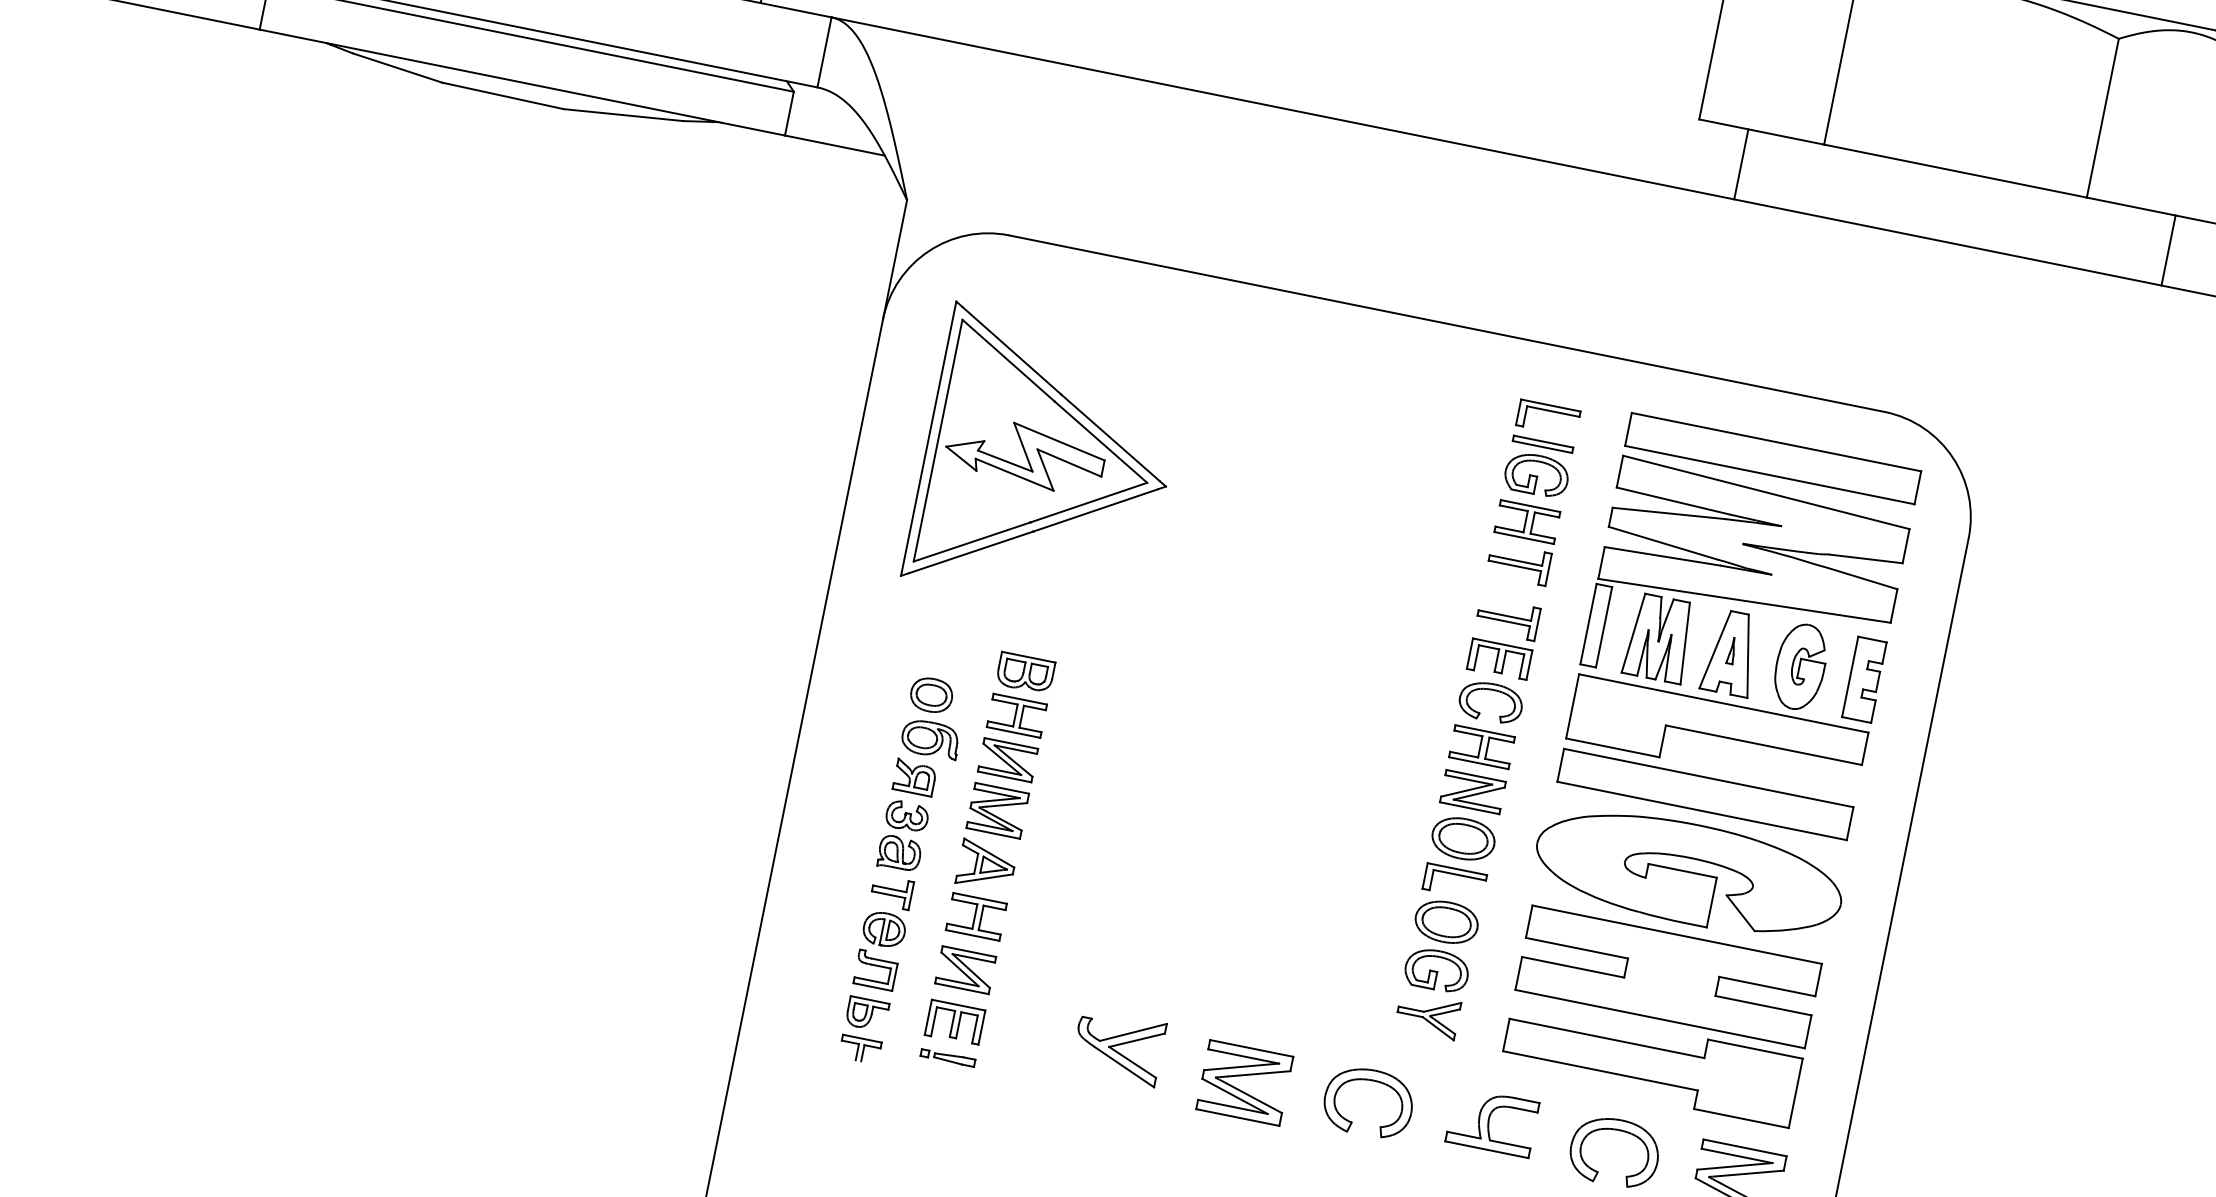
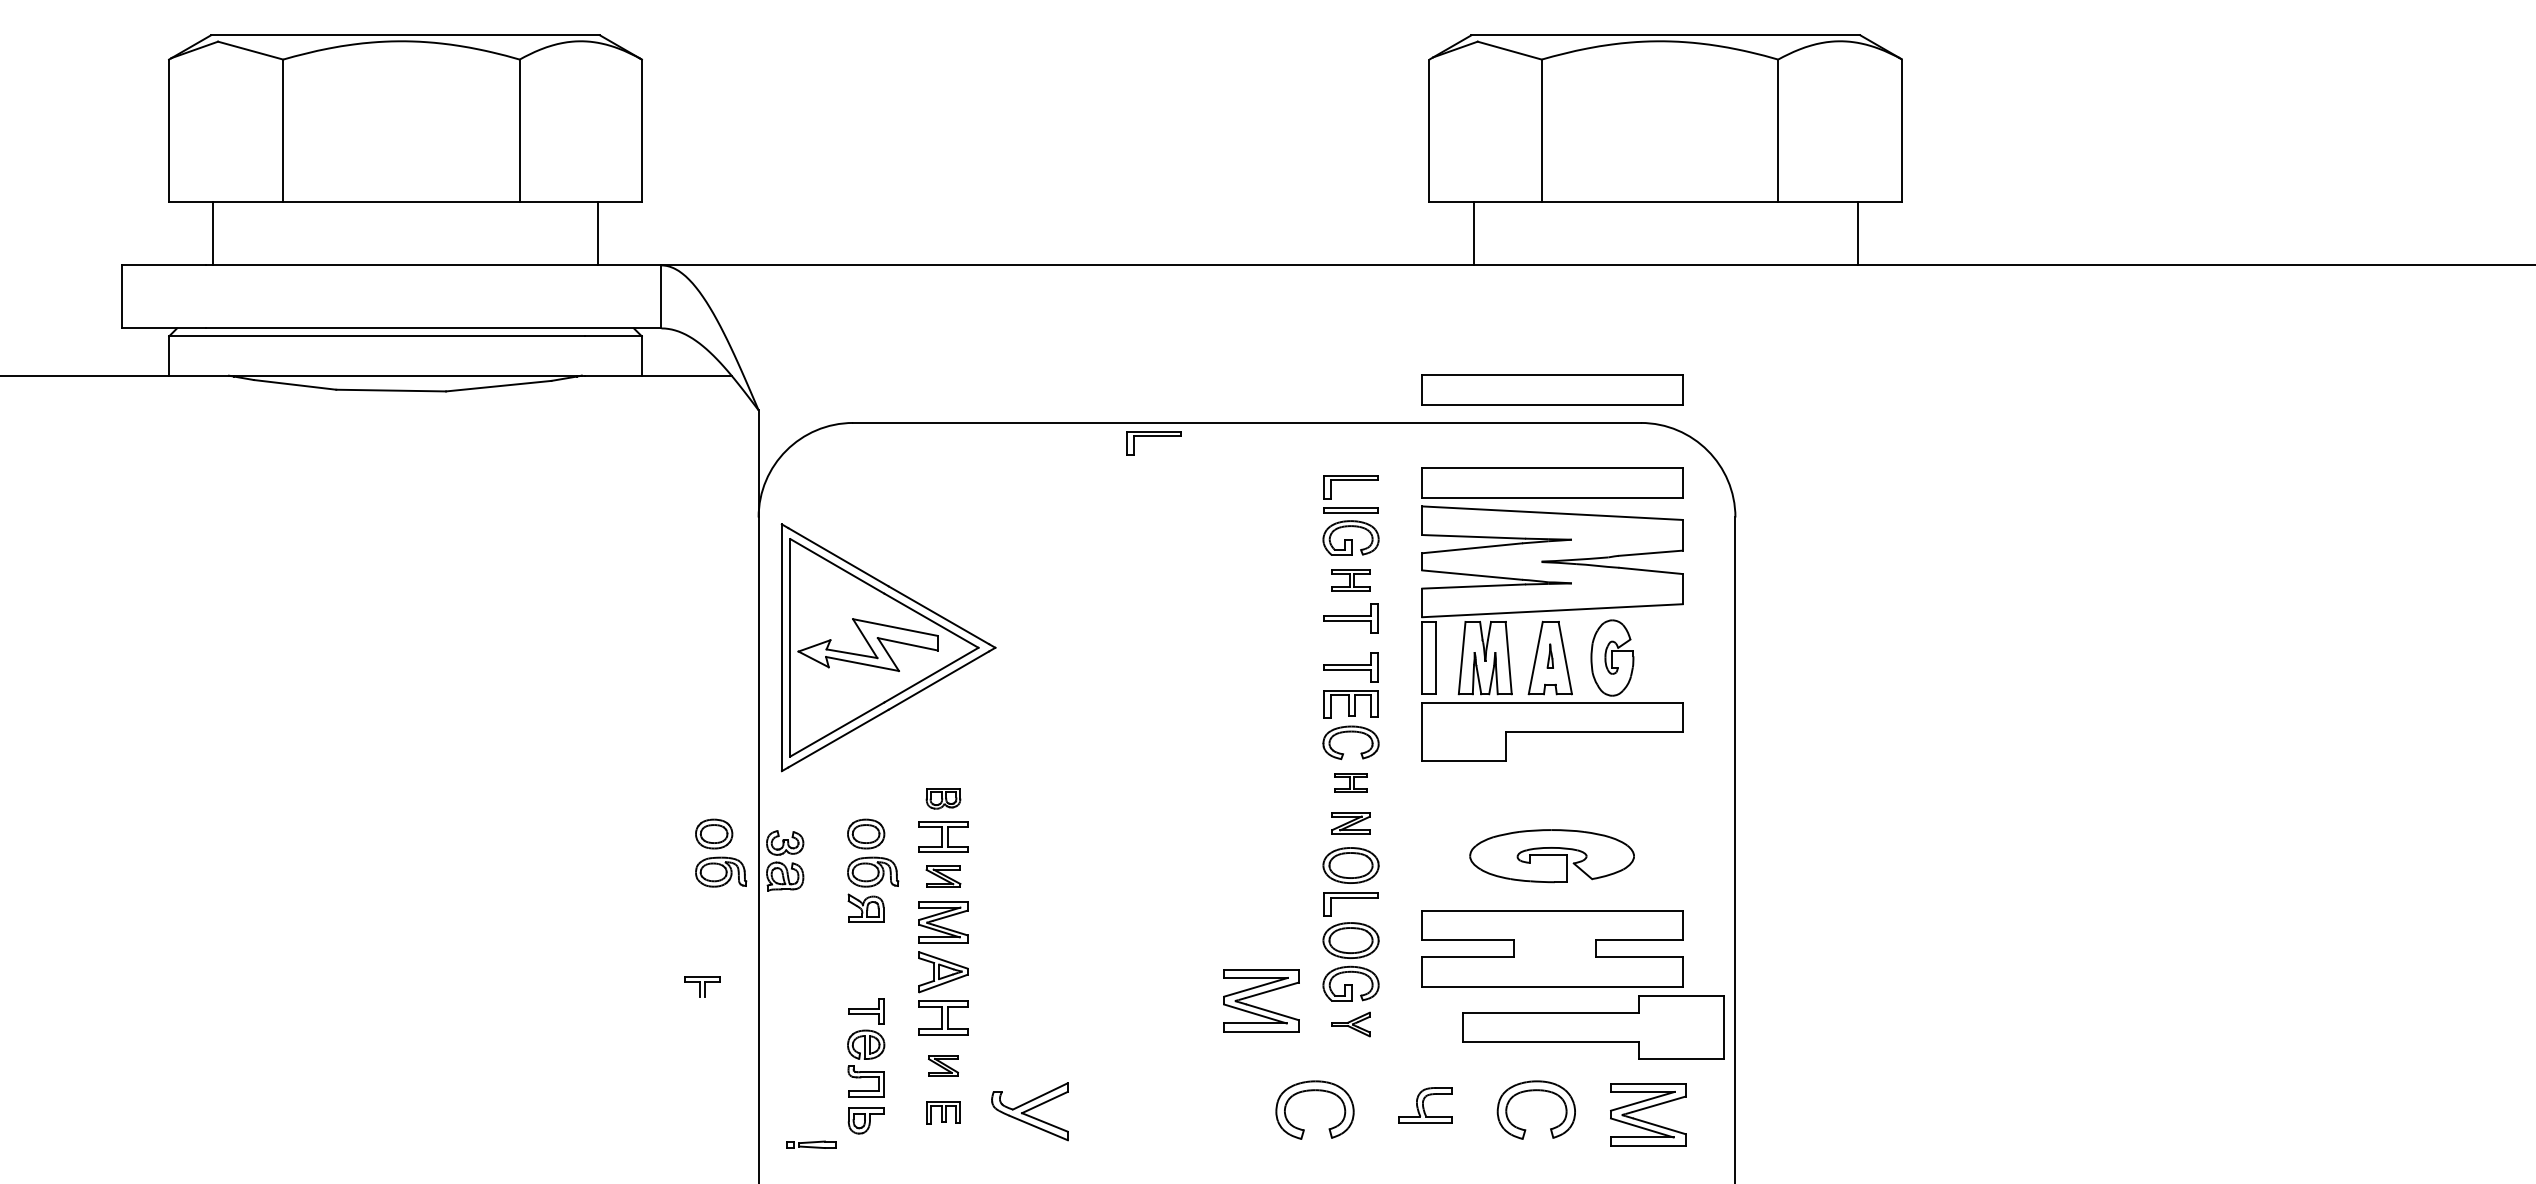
part: (1340, 317) -> (1153, 436), added
part: (1047, 462) -> (888, 647), moved
part: (1526, 521) -> (1350, 580), size x0.7
part: (1025, 673) -> (943, 798), size x0.7
part: (1864, 679) -> (1669, 657), removed
part: (766, 683) -> (721, 852), added
part: (1481, 746) -> (1350, 782), size x0.6
part: (1008, 759) -> (943, 876), size x0.7
part: (1472, 792) -> (1350, 823), size x0.7
part: (1705, 793) -> (1552, 389), moved
part: (903, 835) -> (785, 860), moved
part: (1688, 872) -> (1551, 855), size x0.6
part: (965, 969) -> (943, 1065), size x0.6
part: (1427, 1015) -> (1350, 1024), size x0.7
part: (955, 1022) -> (943, 1112), size x0.7
part: (1117, 1046) -> (1029, 1111), moved
part: (860, 1049) -> (702, 986), moved
part: (948, 1057) -> (811, 1144), moved
part: (1651, 1064) -> (1593, 1027), moved
part: (1244, 1082) -> (1261, 1000), moved
part: (1492, 1121) -> (1425, 1104), size x0.7

